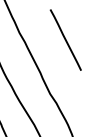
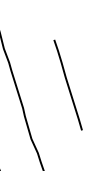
line: (65, 39) -> (67, 84), moved

